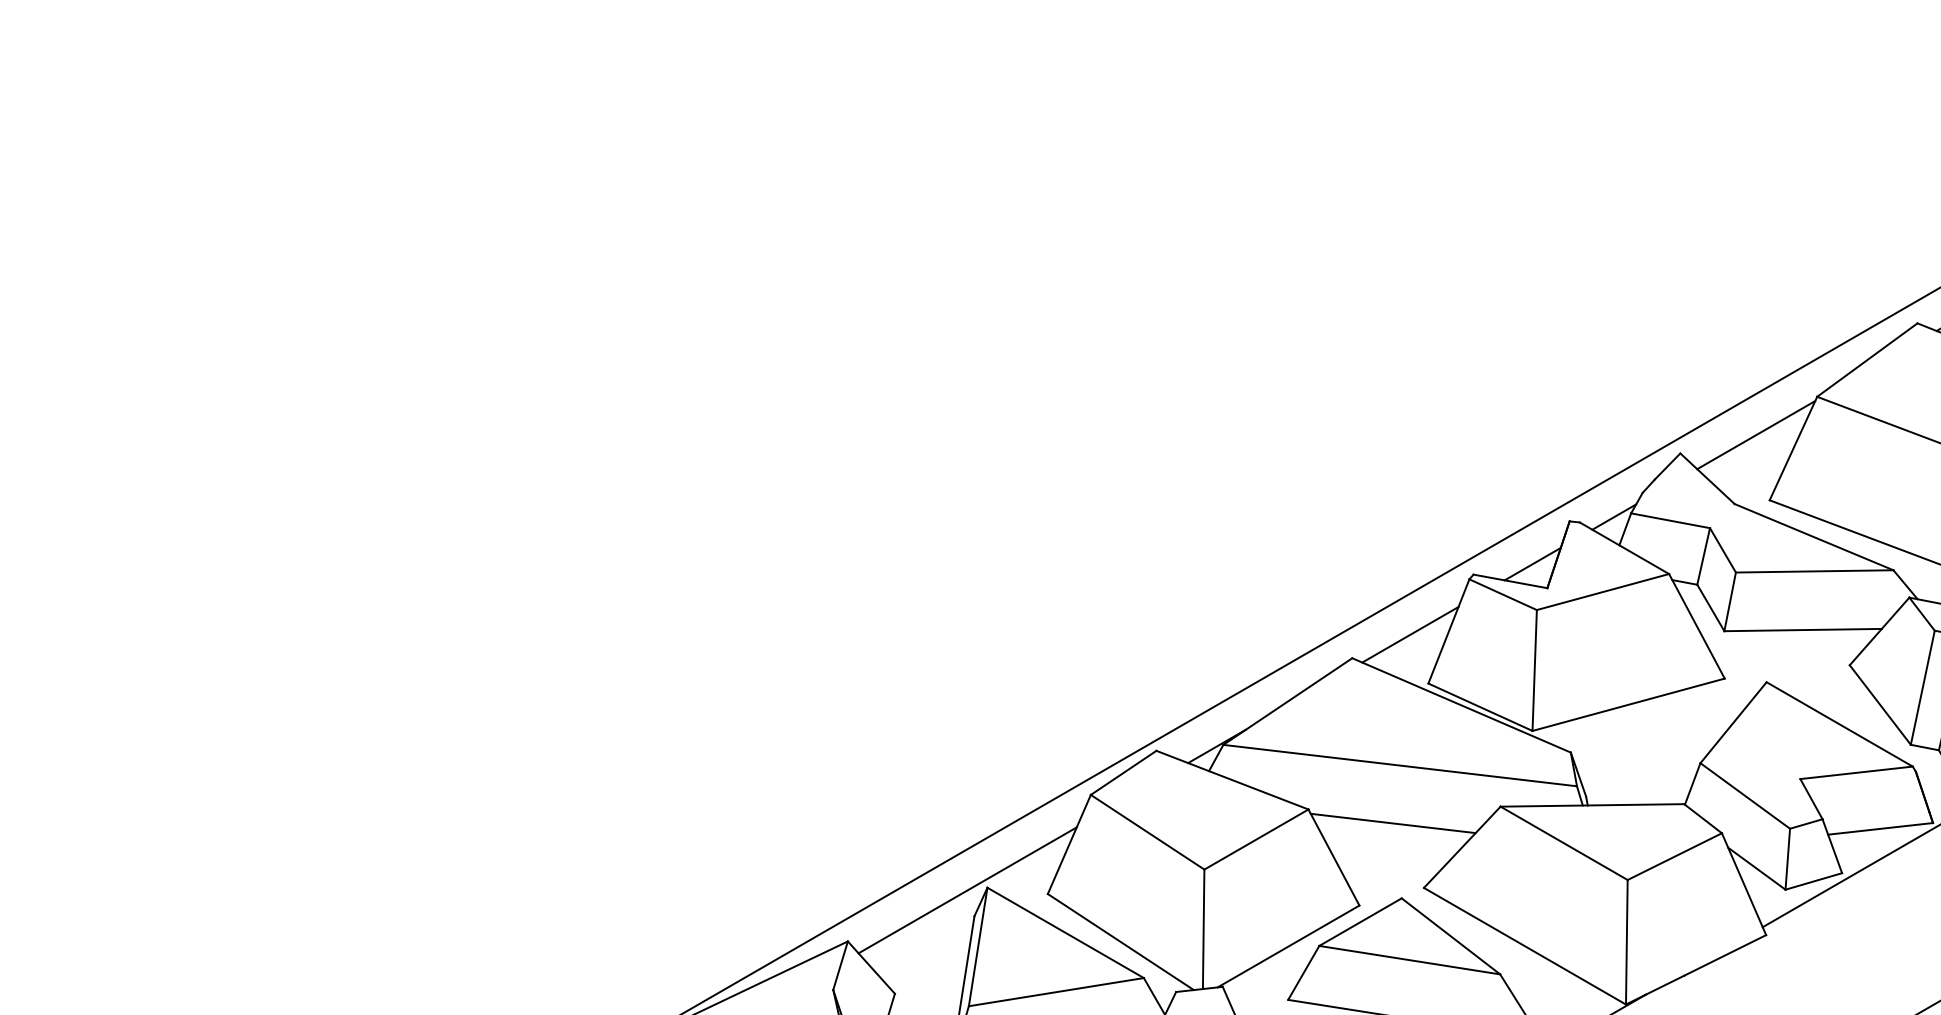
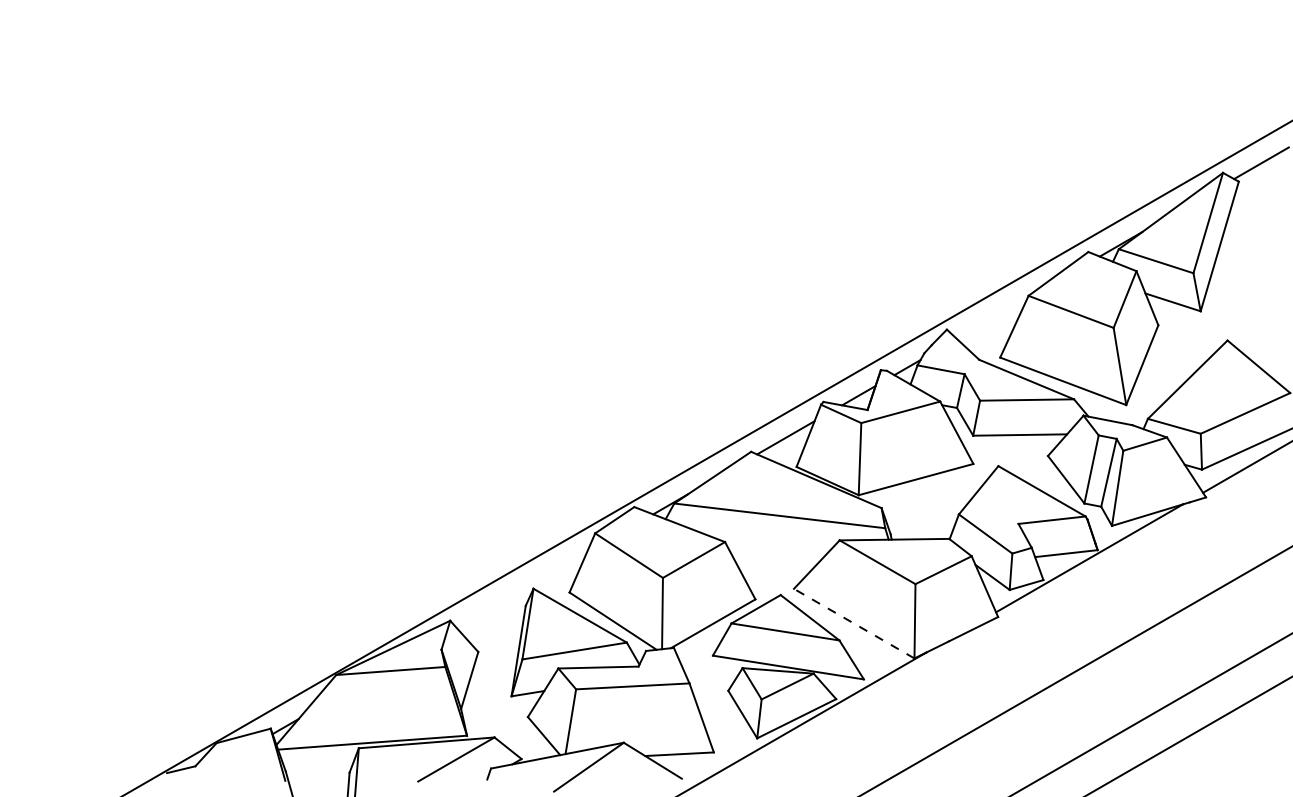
line: (1756, 434) -> (992, 318), removed
line: (1393, 823) -> (775, 550), removed
line: (967, 888) -> (521, 589), removed
line: (1525, 945) -> (854, 623), solid -> dashed

